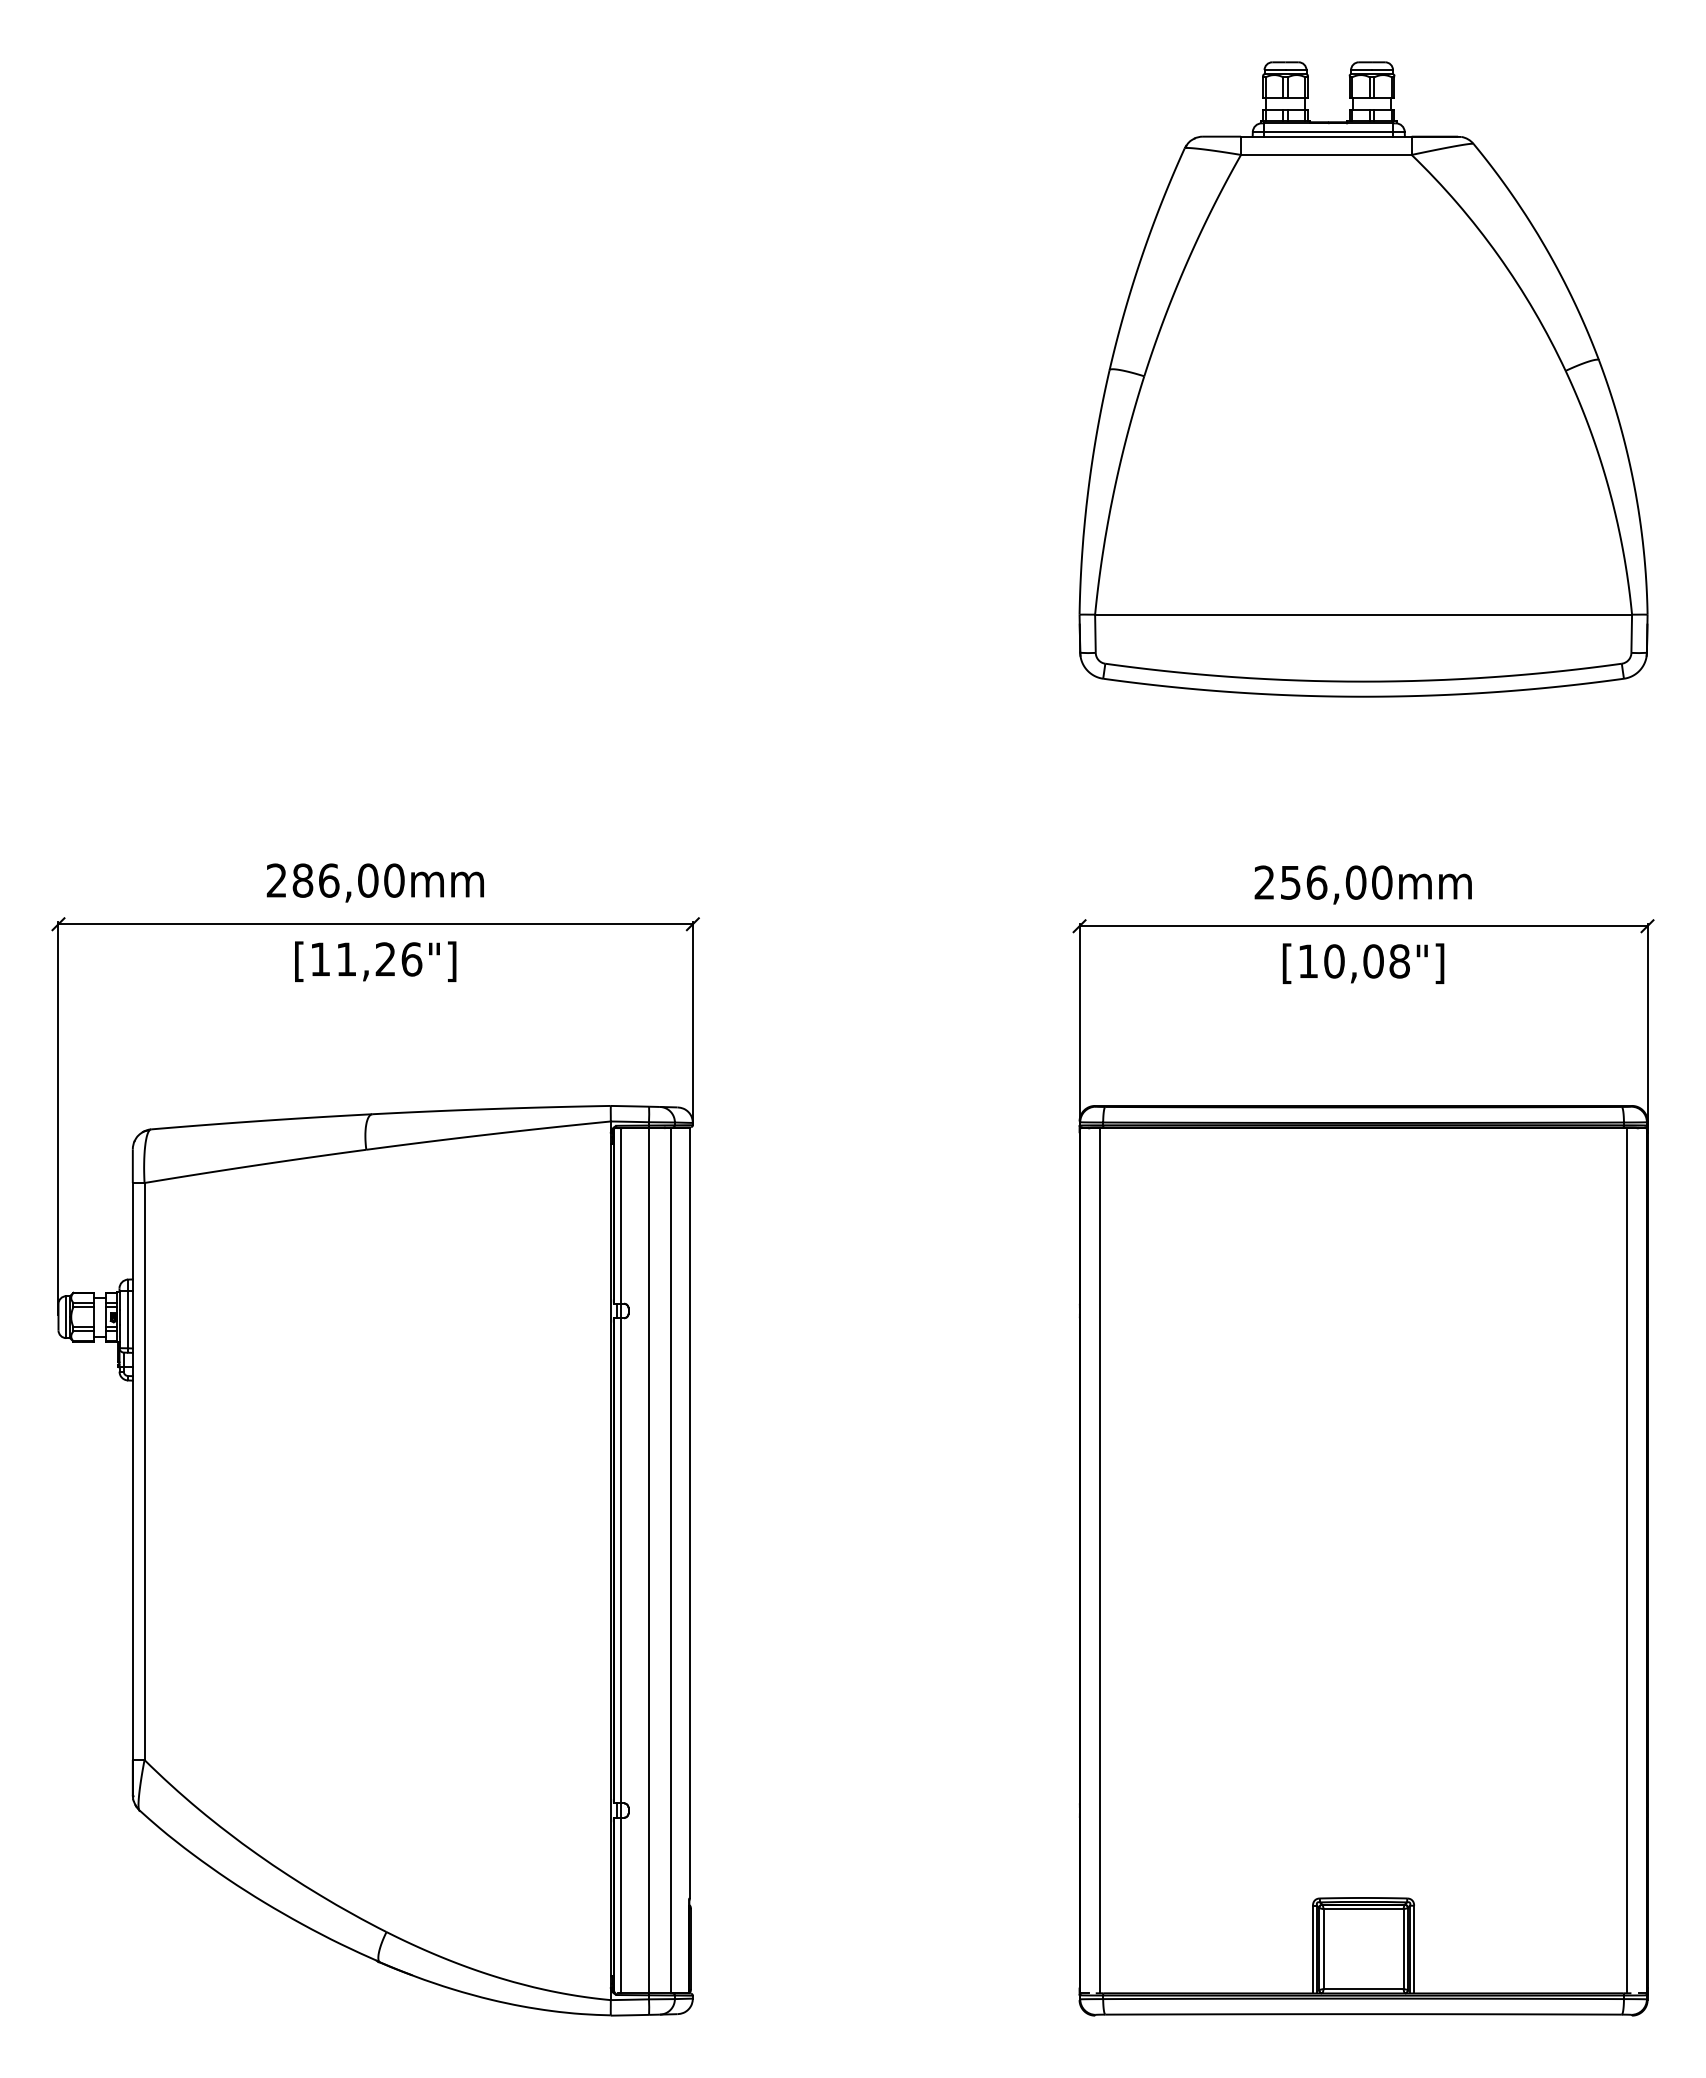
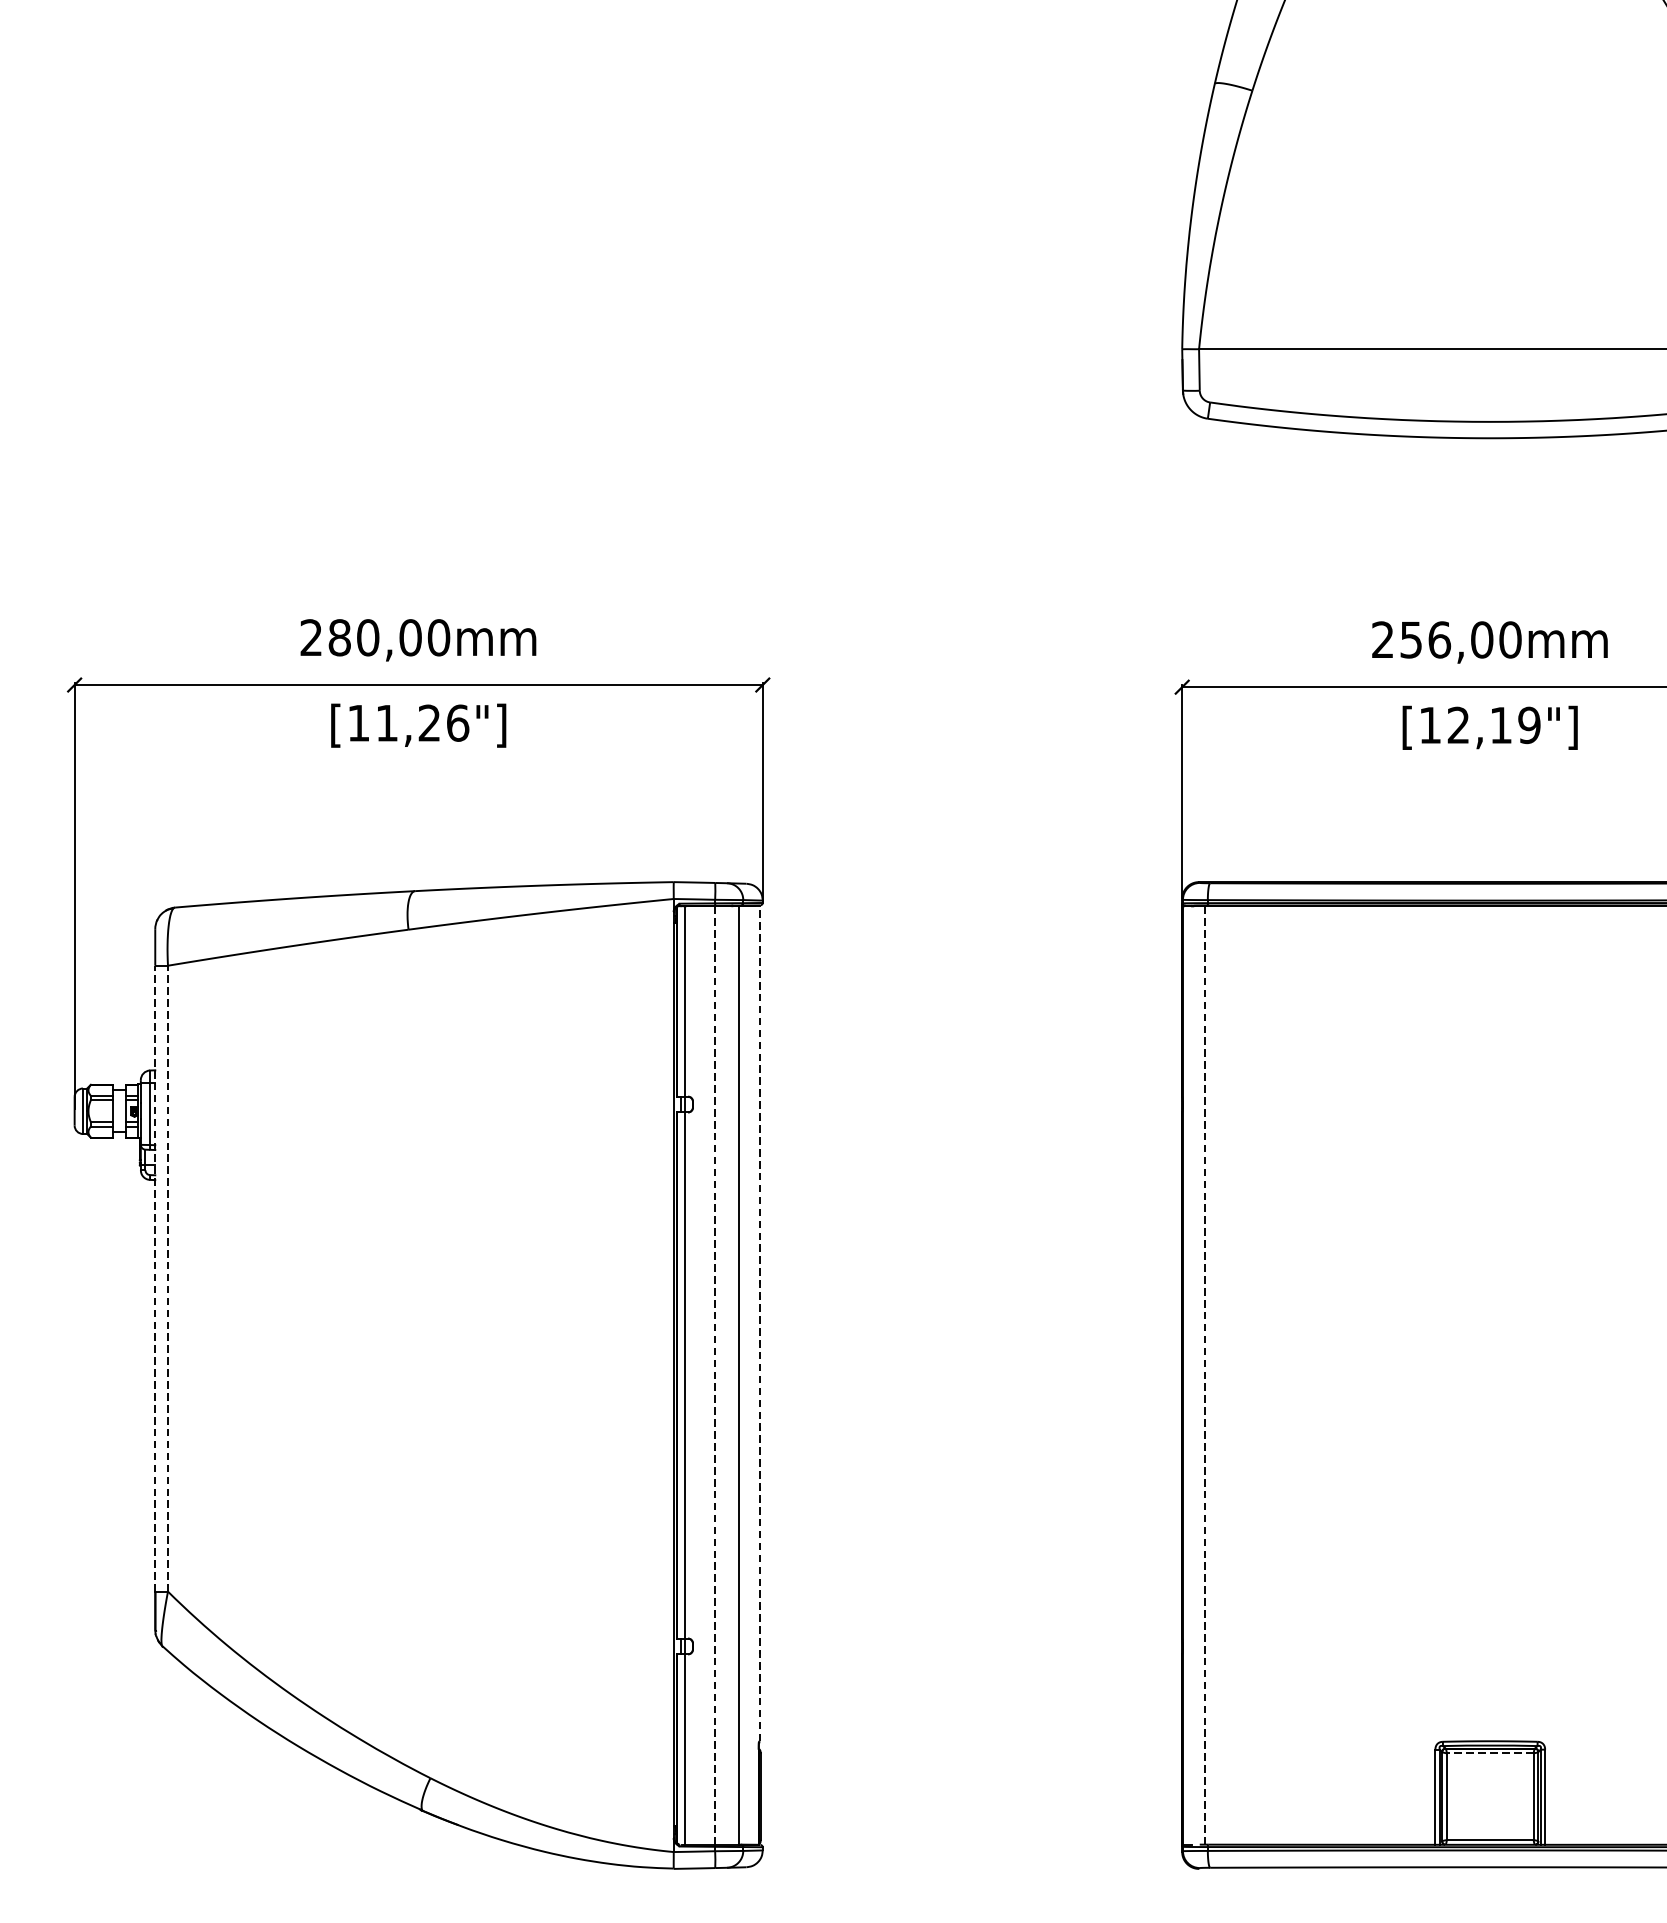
text: (328, 880) -> (367, 637), 286,00mm -> 280,00mm
text: (1366, 961) -> (1493, 725), [10,08"] -> [12,19"]
line: (132, 1471) -> (154, 1278), solid -> dashed
line: (144, 1471) -> (167, 1278), solid -> dashed
line: (689, 1513) -> (759, 1324), solid -> dashed
line: (648, 1560) -> (714, 1375), solid -> dashed
line: (1100, 1560) -> (1204, 1375), solid -> dashed
line: (1363, 1909) -> (1490, 1753), solid -> dashed

